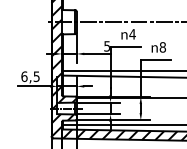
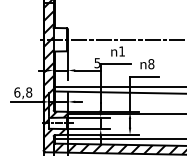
text: (132, 34) -> (121, 51), 4 -> 1
text: (37, 76) -> (29, 92), 6,5 -> 6,8

